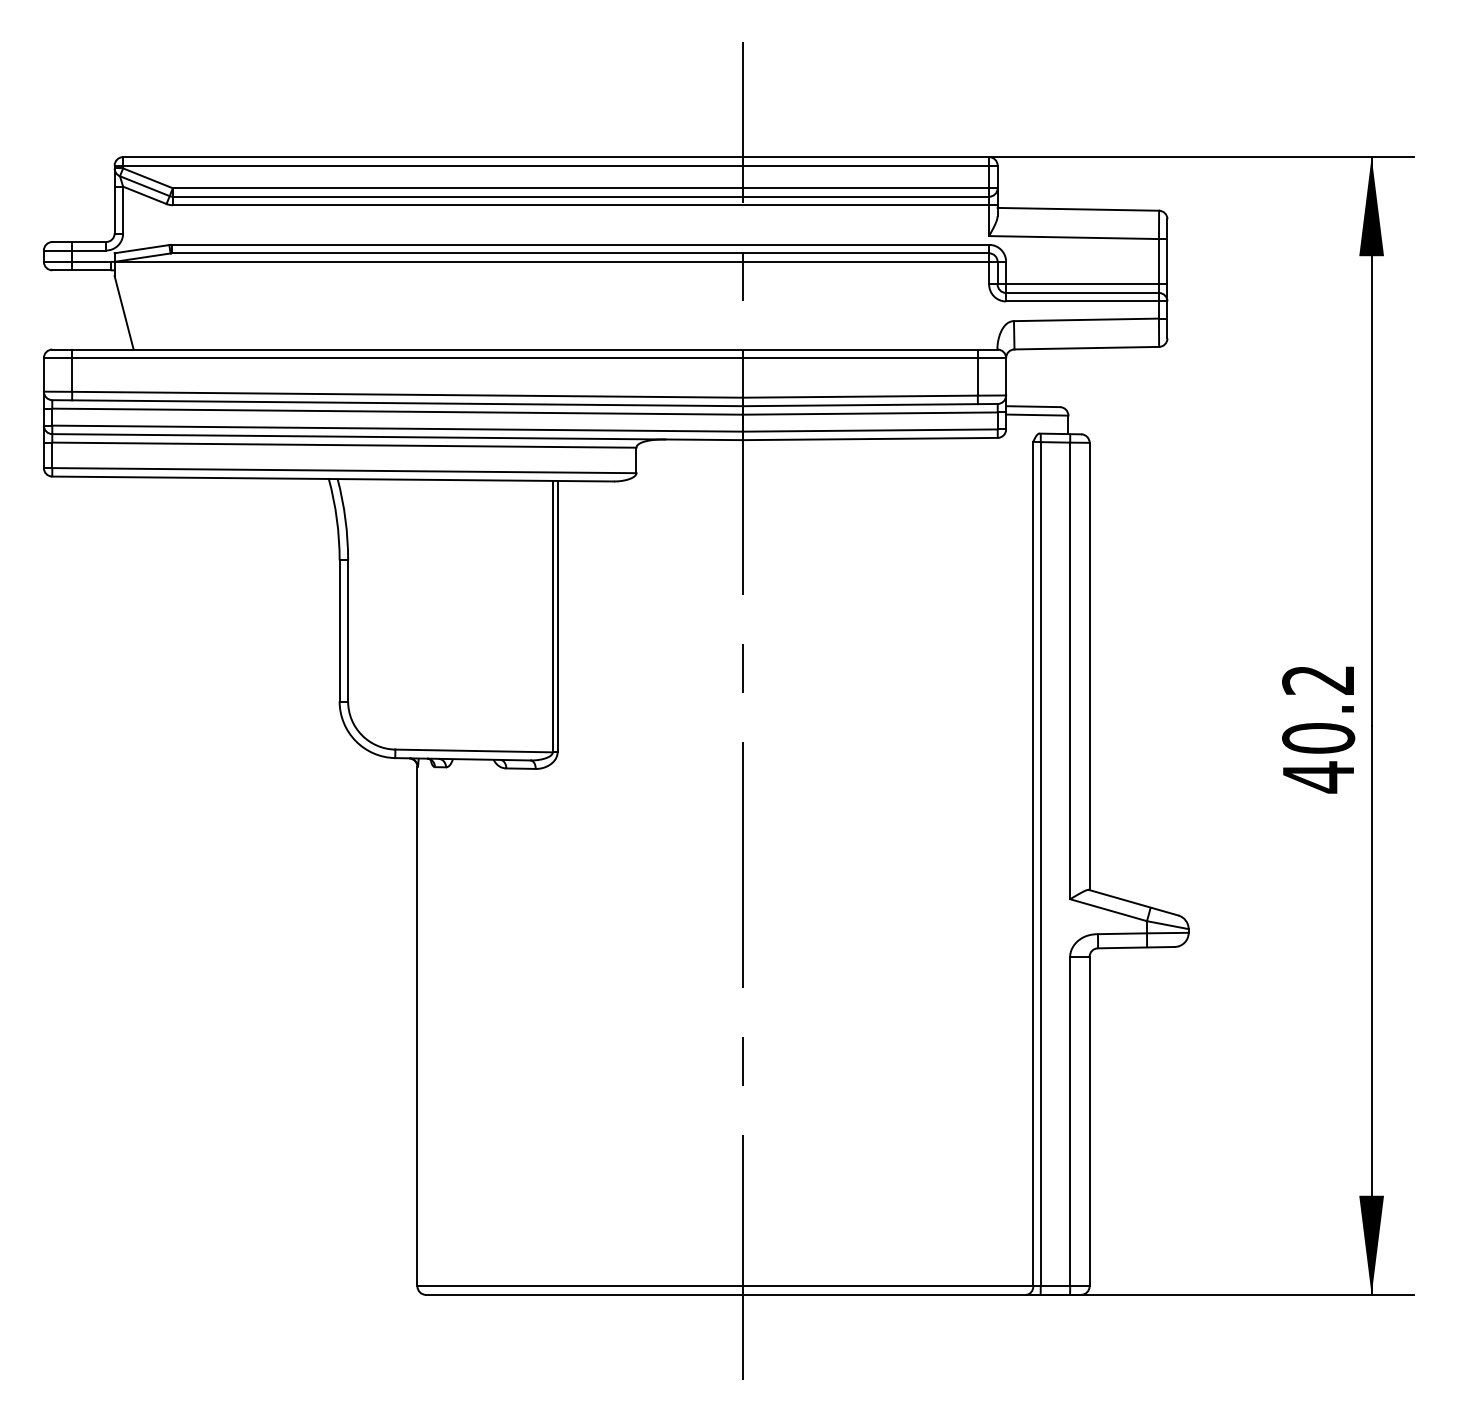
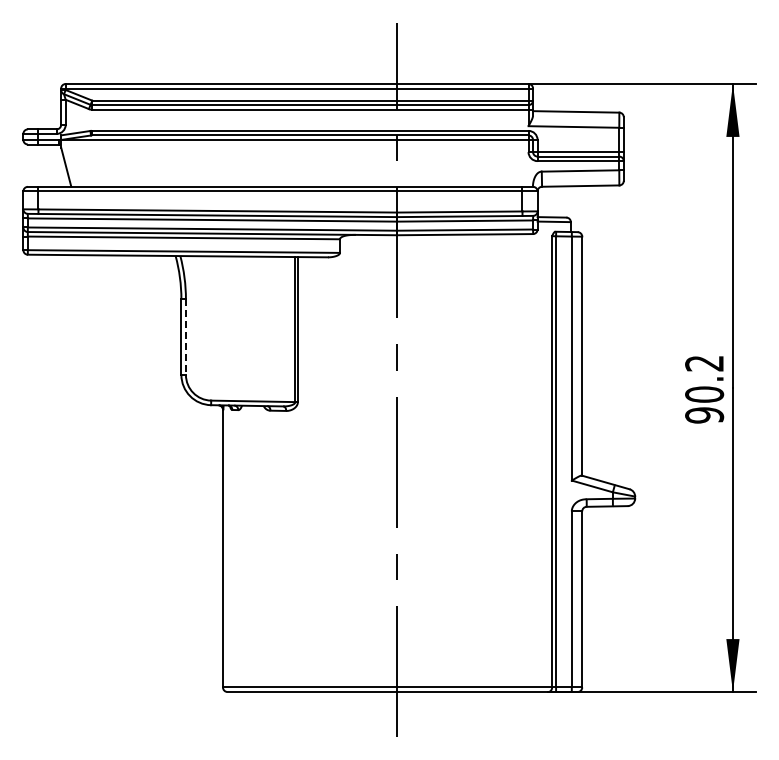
line: (347, 631) -> (185, 337), solid -> dashed
text: (1318, 777) -> (704, 415), 40.2 -> 90.2

